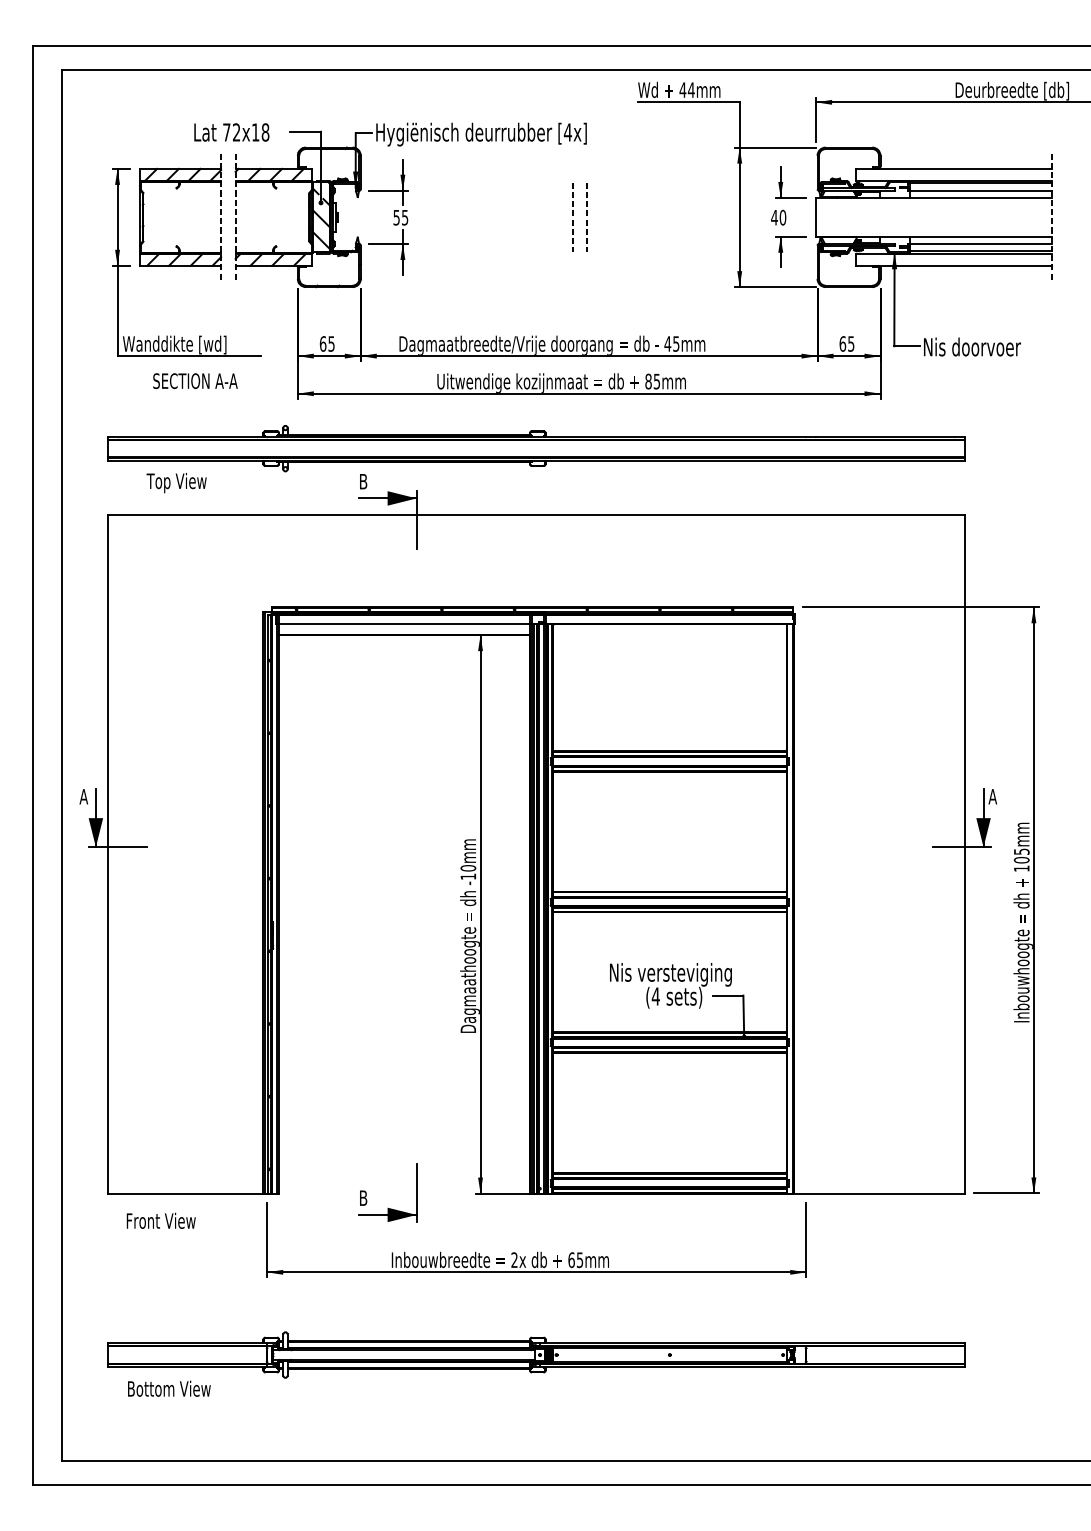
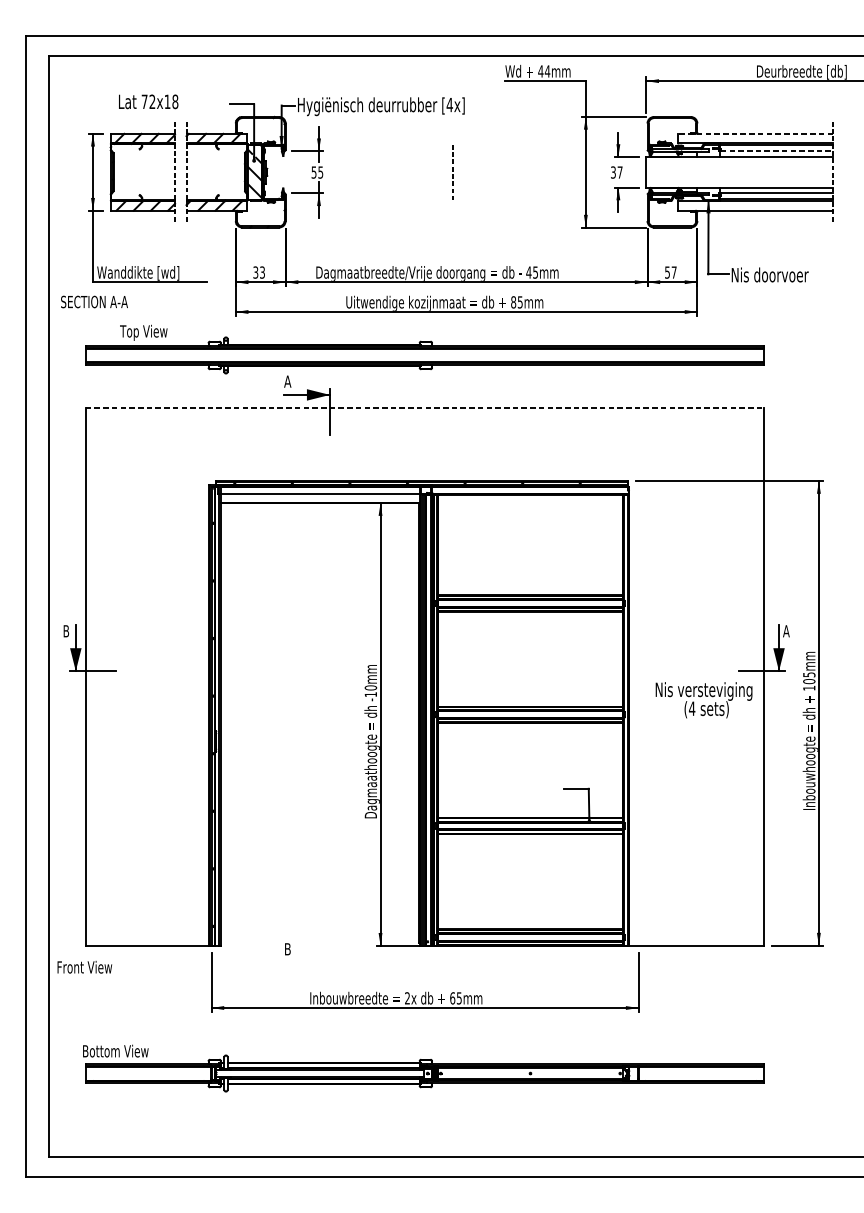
text: (231, 132) -> (148, 101), moved
line: (954, 168) -> (756, 133), solid -> dashed
line: (981, 190) -> (777, 150), solid -> dashed
line: (586, 215) -> (464, 170), removed
text: (778, 217) -> (616, 172), 40 -> 37
text: (326, 343) -> (258, 272), 65 -> 33
text: (846, 343) -> (670, 272), 65 -> 57
text: (195, 381) -> (94, 302), moved
text: (362, 481) -> (287, 381), B -> A
text: (176, 483) -> (143, 333), moved
line: (537, 515) -> (425, 408), solid -> dashed
text: (83, 796) -> (66, 631), A -> B
text: (670, 985) -> (703, 699), moved
part: (387, 1208) -> (306, 957), removed
text: (160, 1220) -> (84, 966), moved
text: (169, 1388) -> (115, 1050), moved

